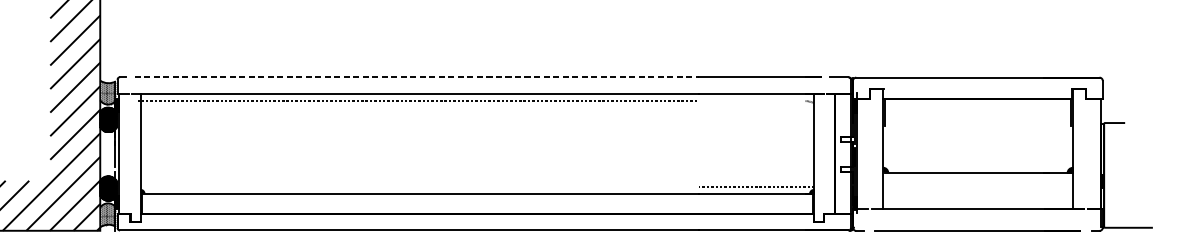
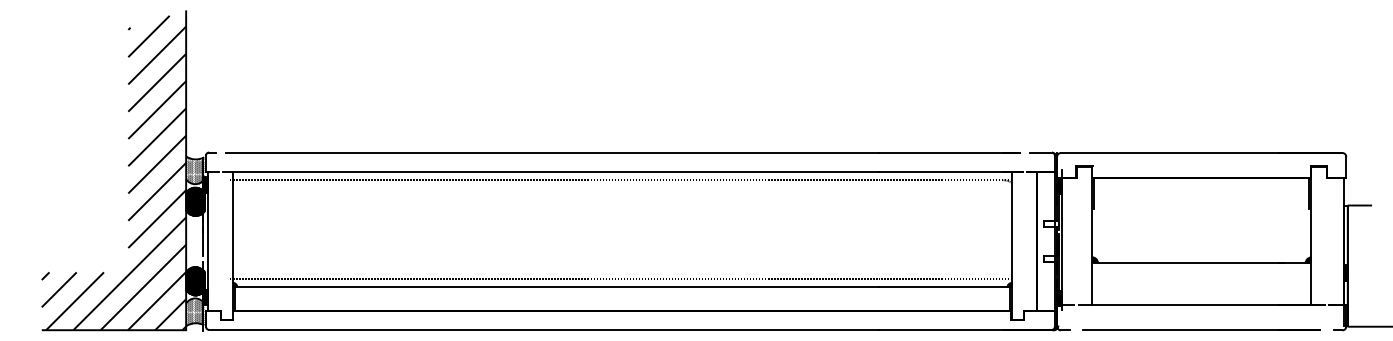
line: (416, 77) -> (552, 152), dashed -> solid
line: (756, 100) -> (945, 179), added
line: (418, 186) -> (554, 279), added

